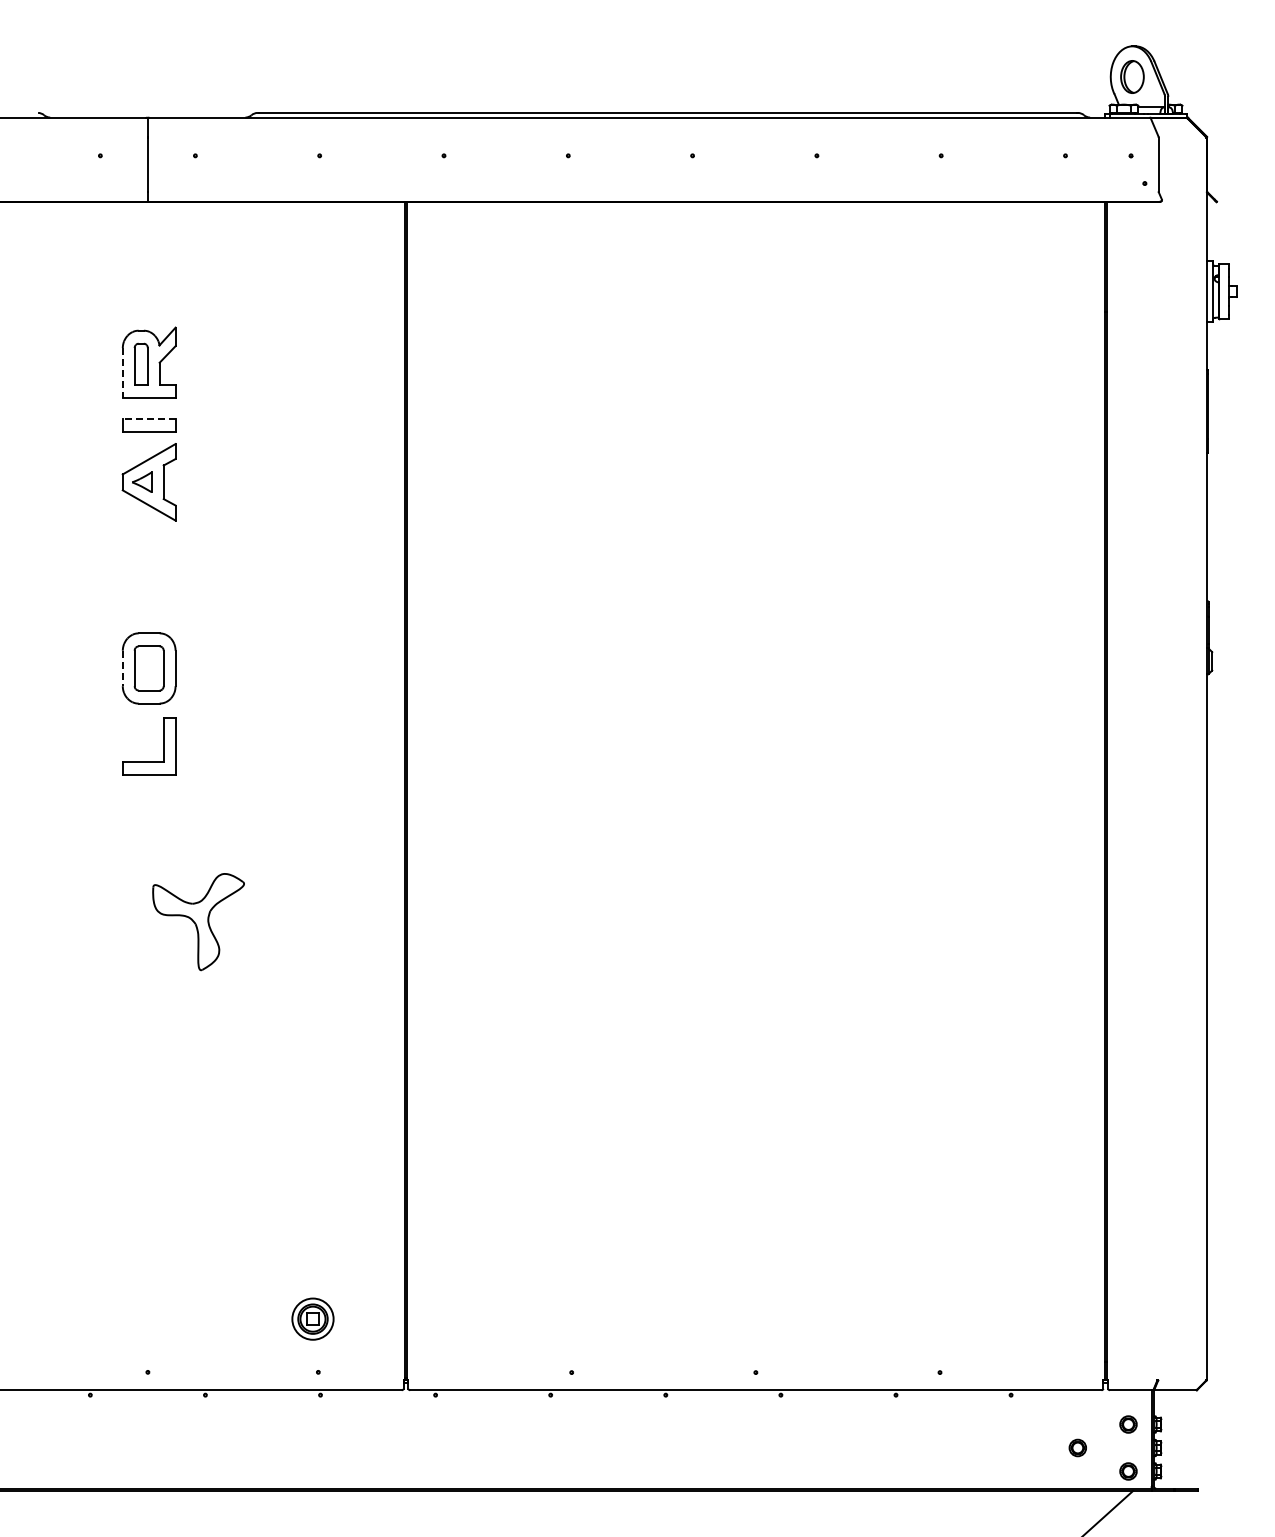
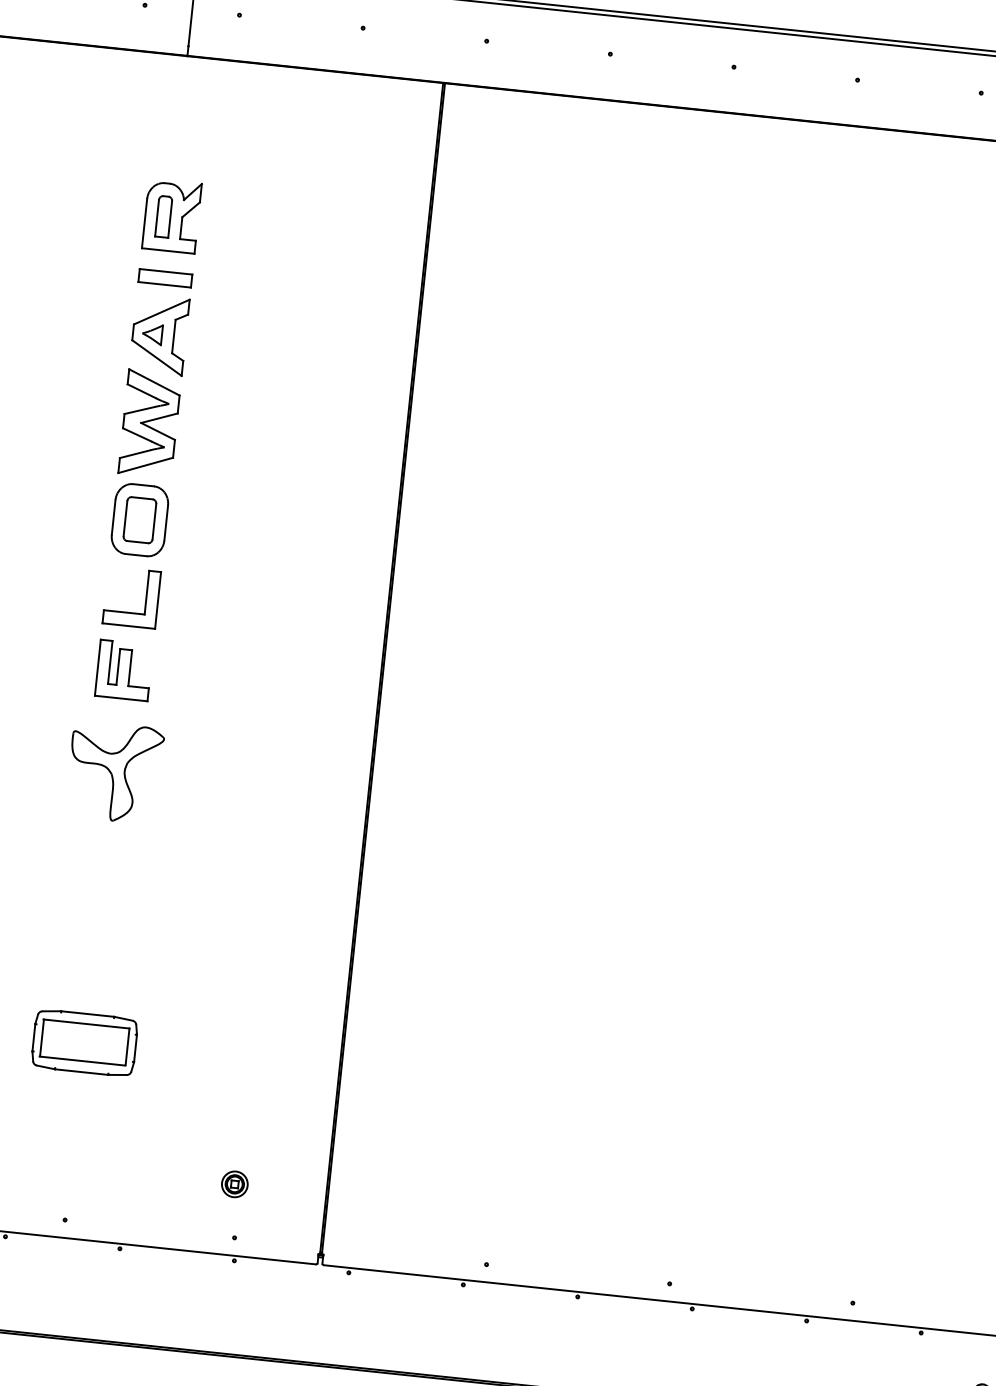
line: (122, 372) -> (144, 223), dashed -> solid
line: (148, 418) -> (165, 271), dashed -> solid
part: (148, 571) -> (149, 423), added
line: (122, 668) -> (113, 517), dashed -> solid
part: (149, 819) -> (124, 670), added
part: (198, 922) -> (114, 772), moved
part: (148, 1194) -> (84, 1043), added
part: (312, 1318) -> (234, 1183), size x0.62

